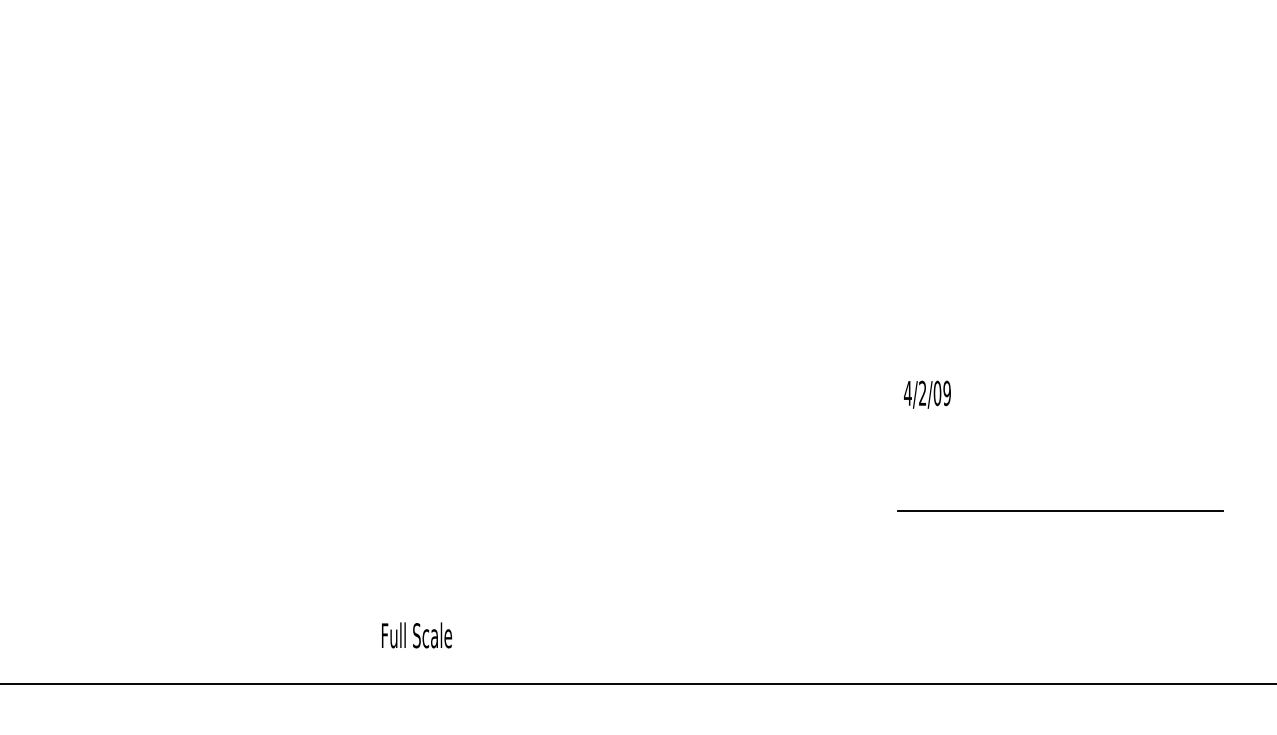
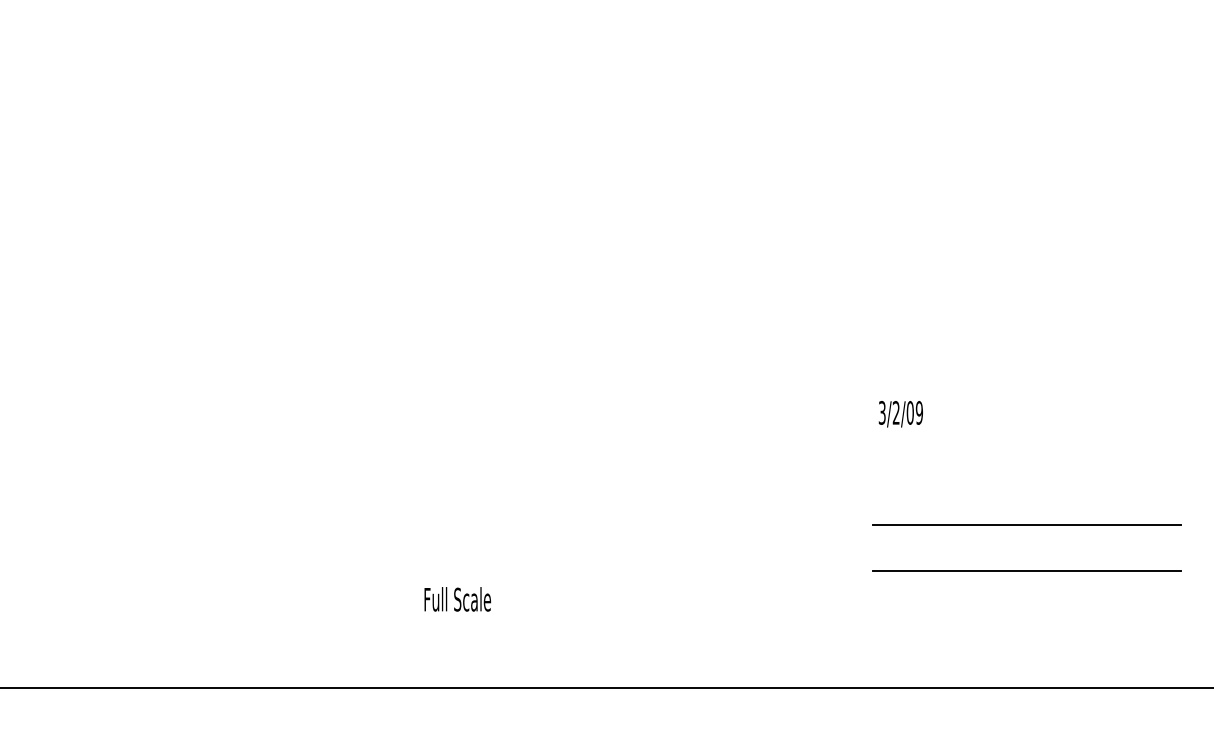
text: (908, 392) -> (882, 412), 4/2/09 -> 3/2/09
line: (1061, 560) -> (1027, 571), added
text: (416, 635) -> (457, 599), moved

